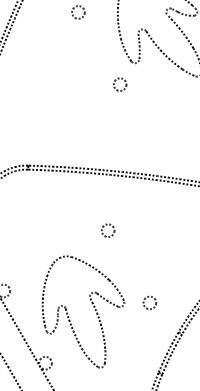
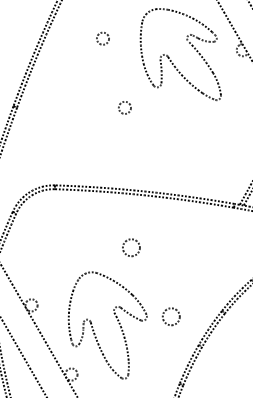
circle: (119, 84) -> (124, 107), moved
circle: (108, 230) -> (131, 247), size x1.4
circle: (150, 302) -> (171, 316), size x1.4

